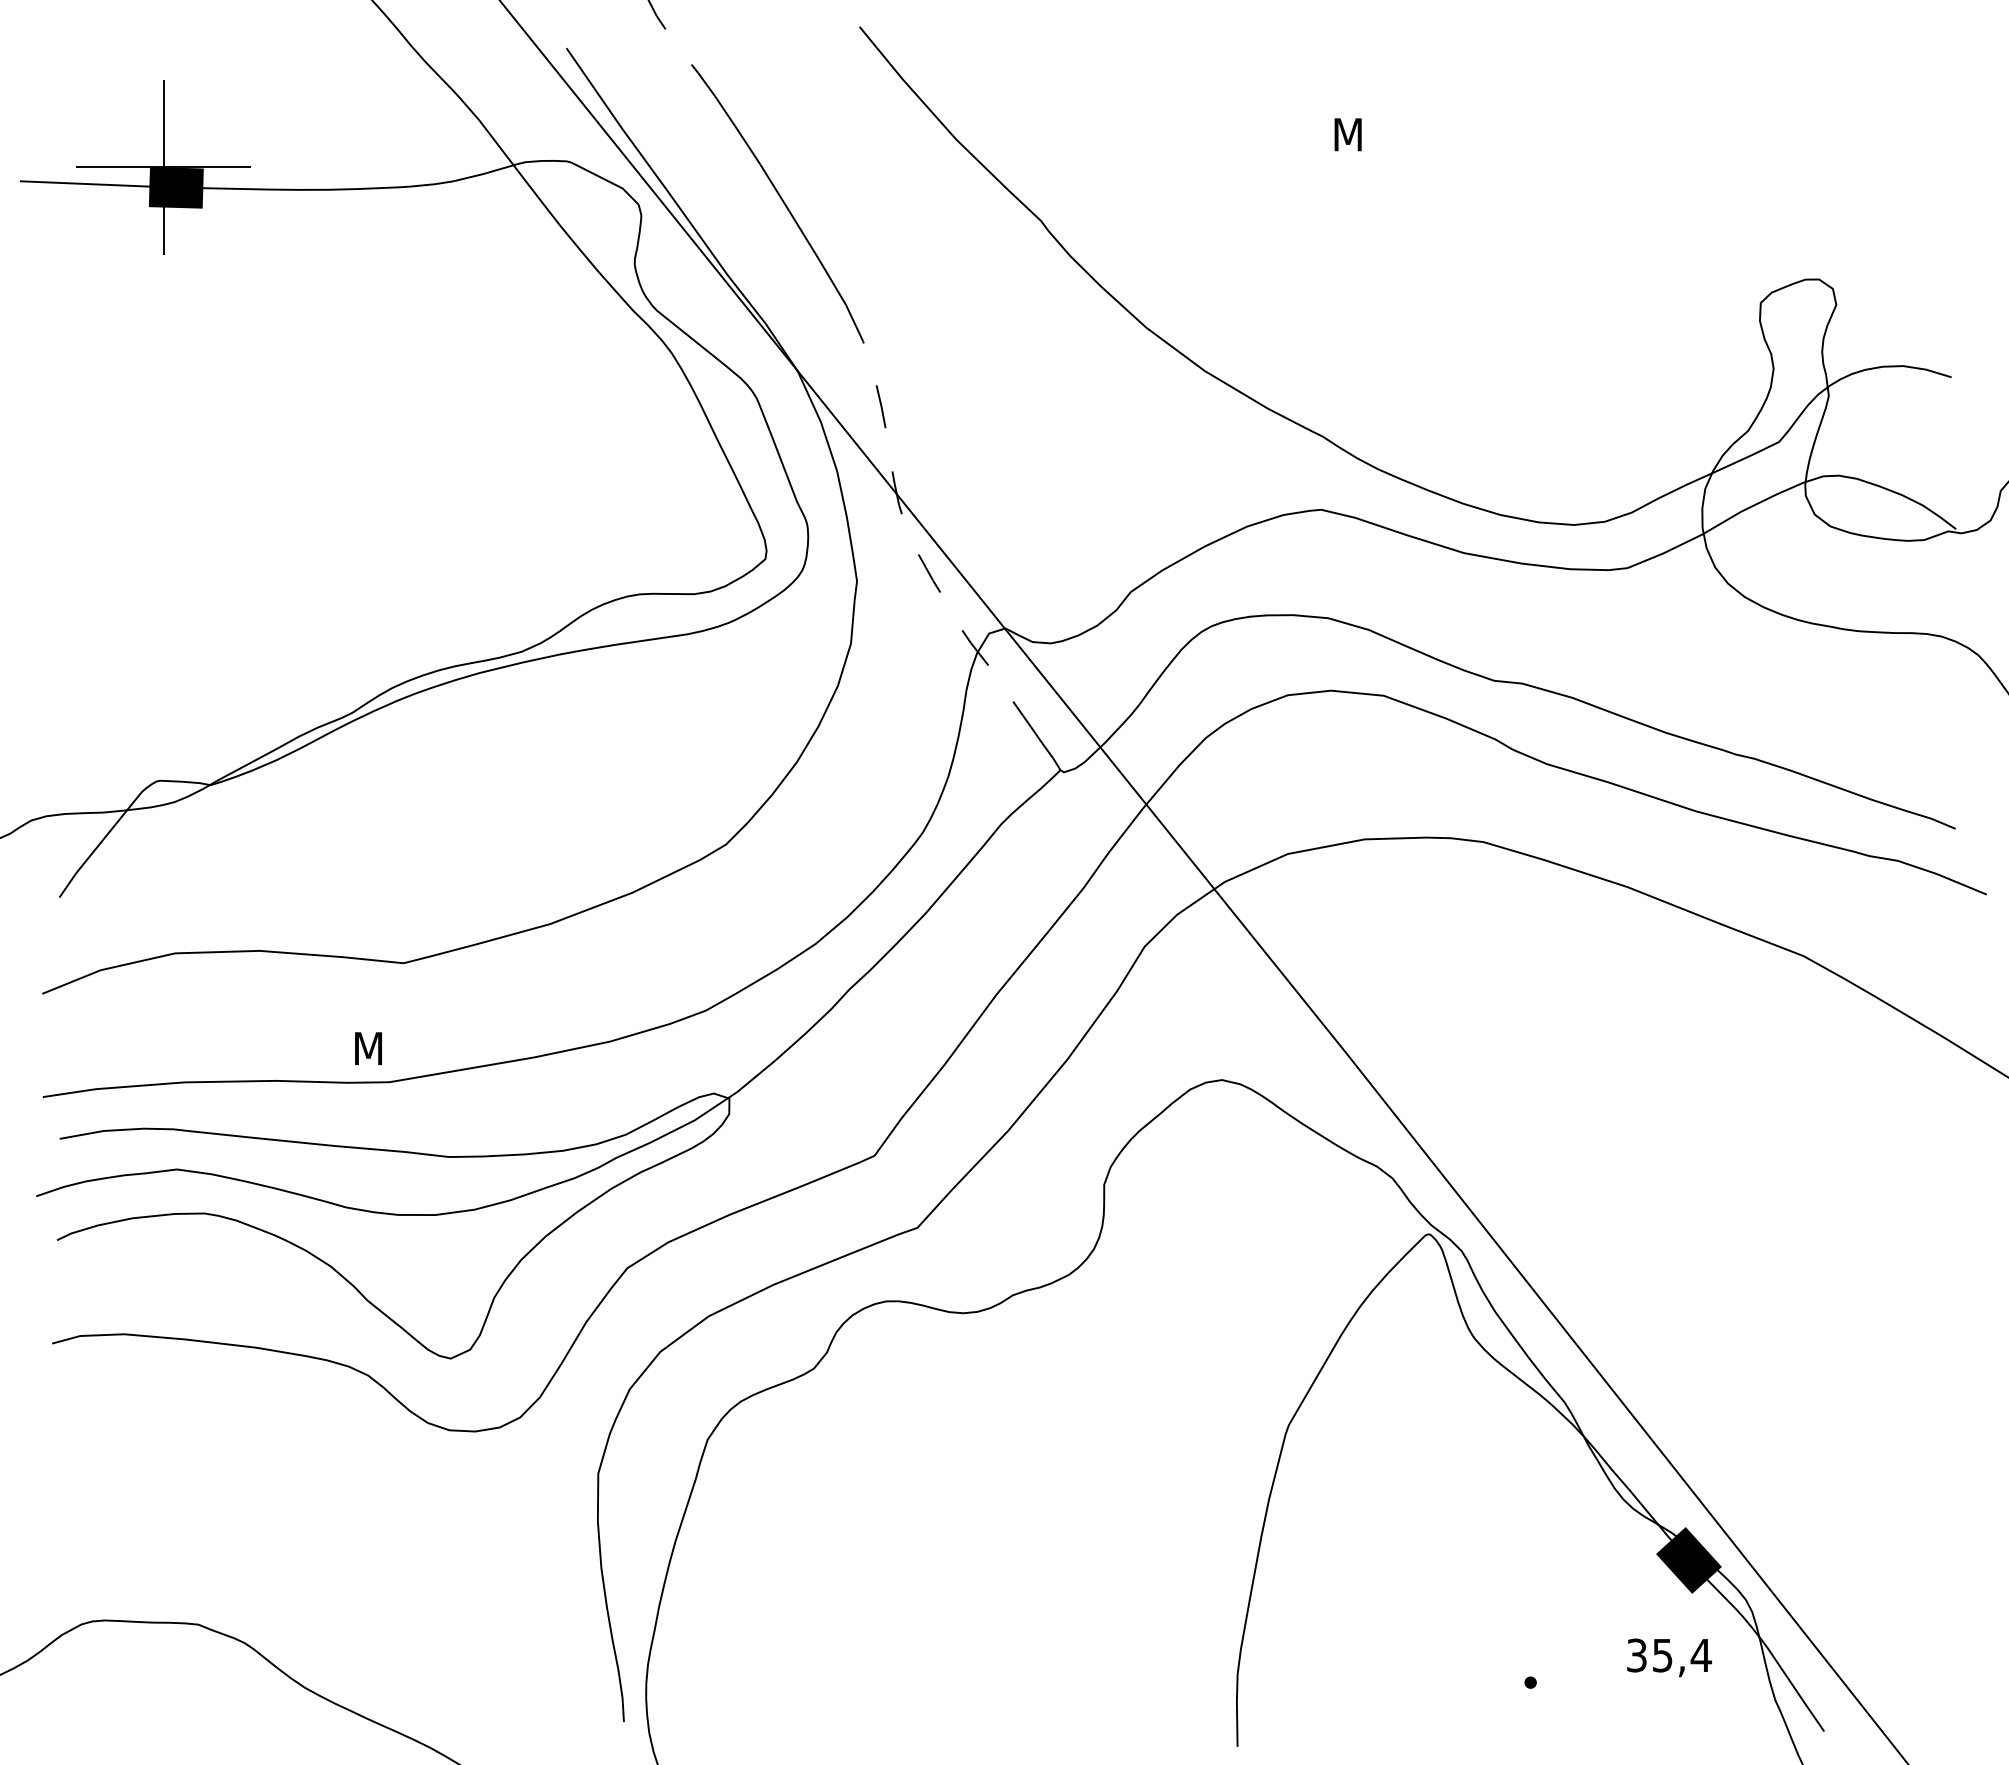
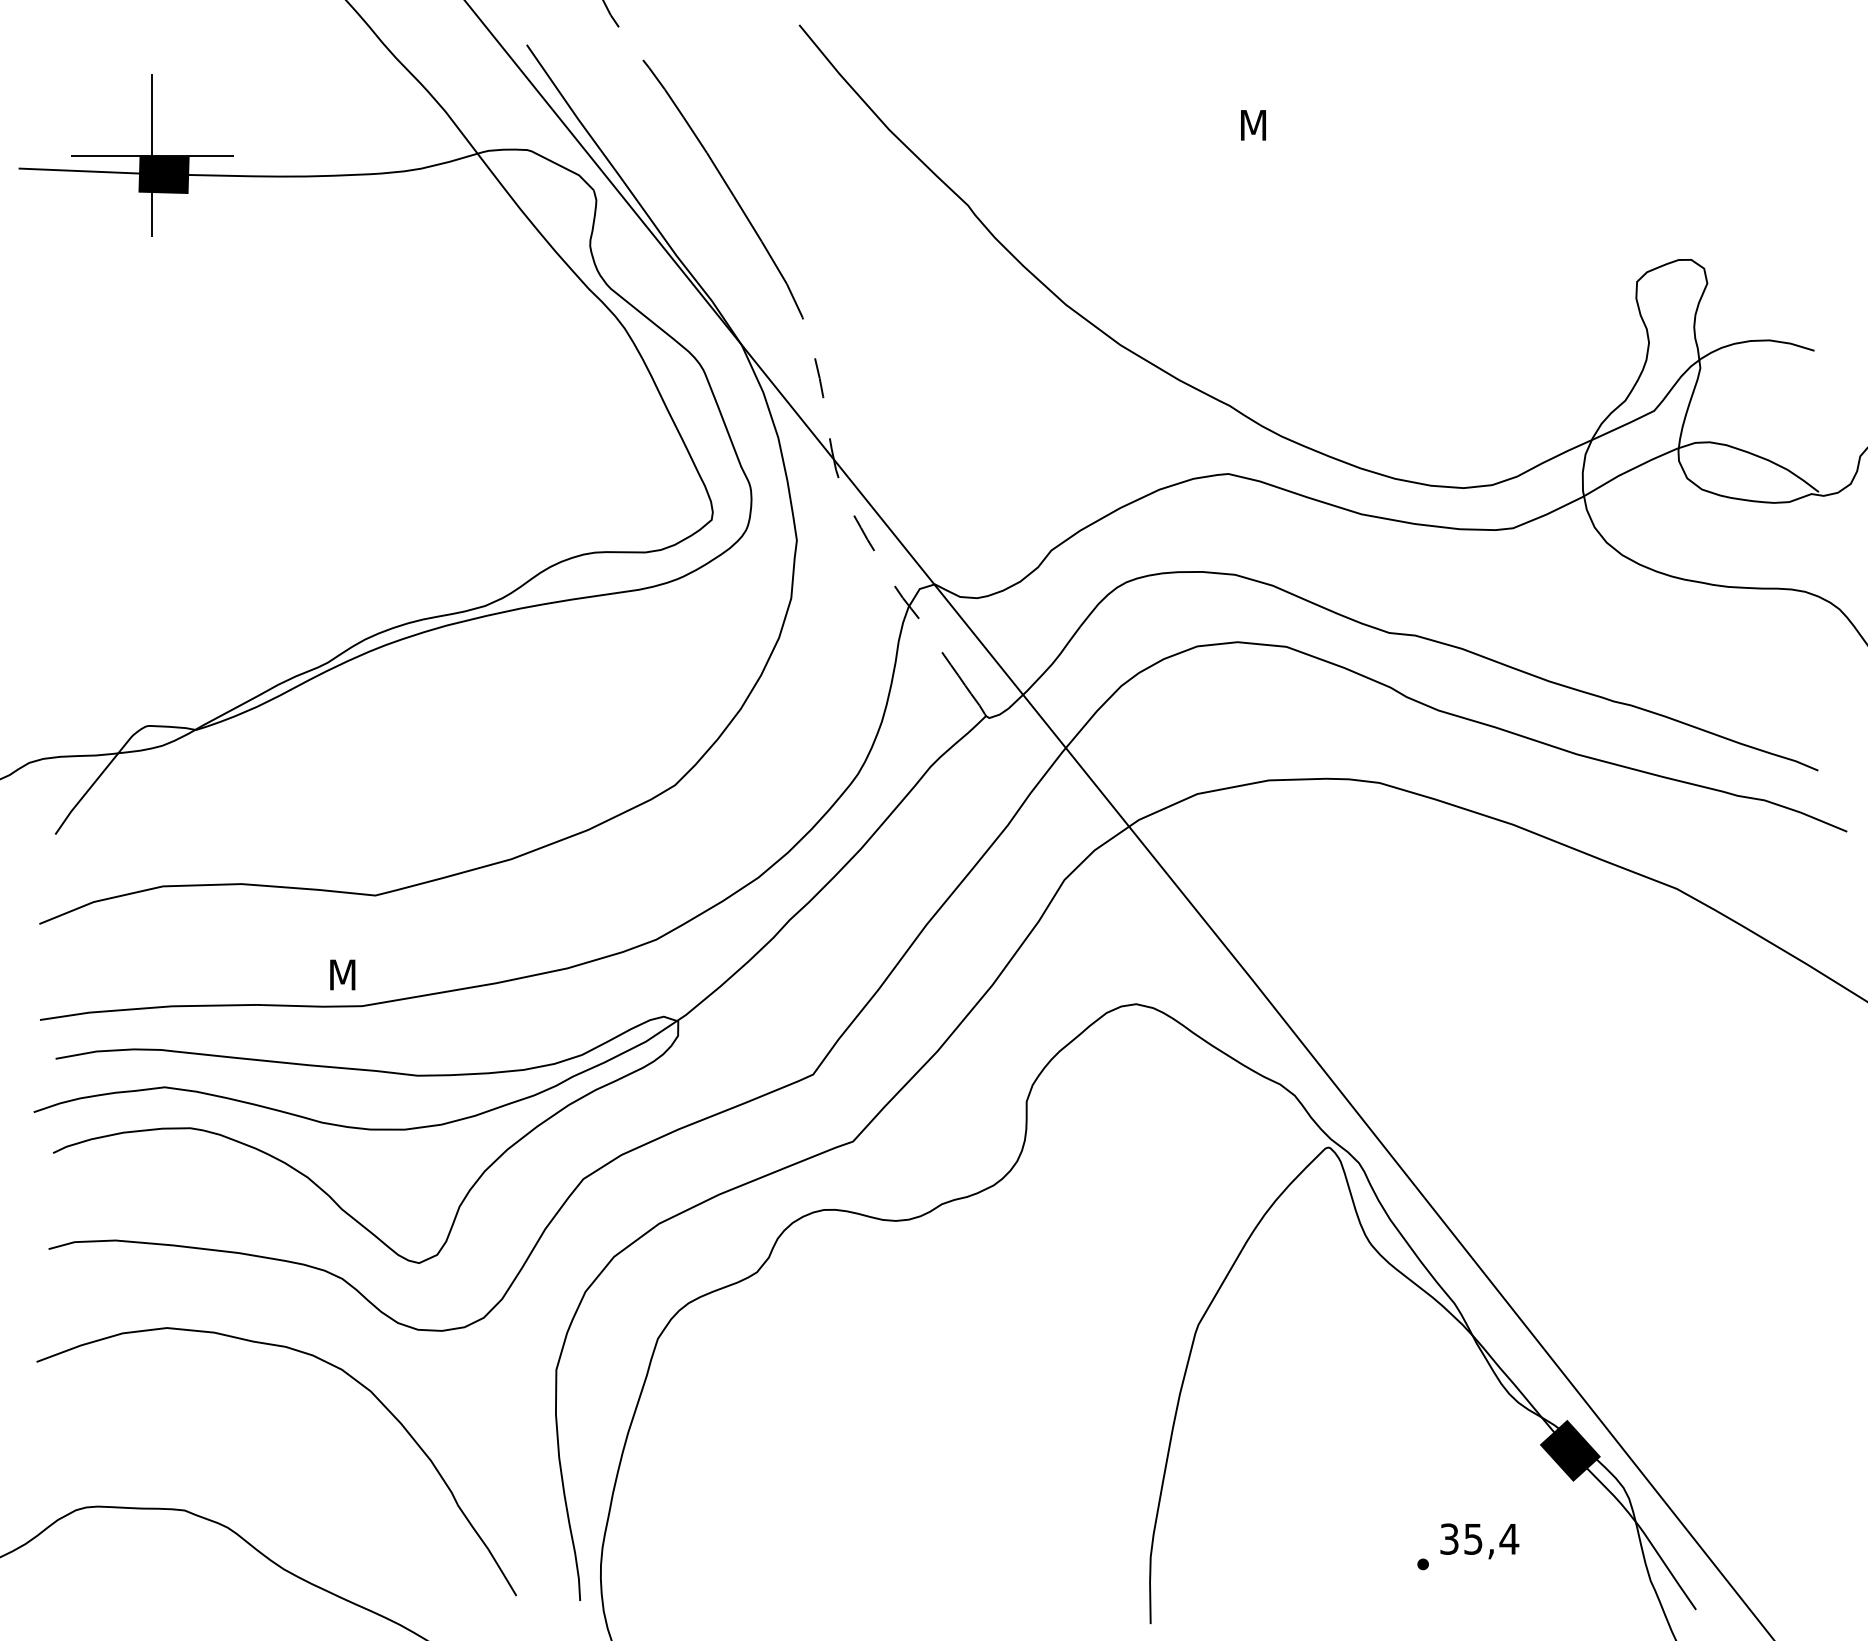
curve: (349, 1465) -> (325, 1362), added
text: (1669, 1657) -> (1479, 1541), moved

